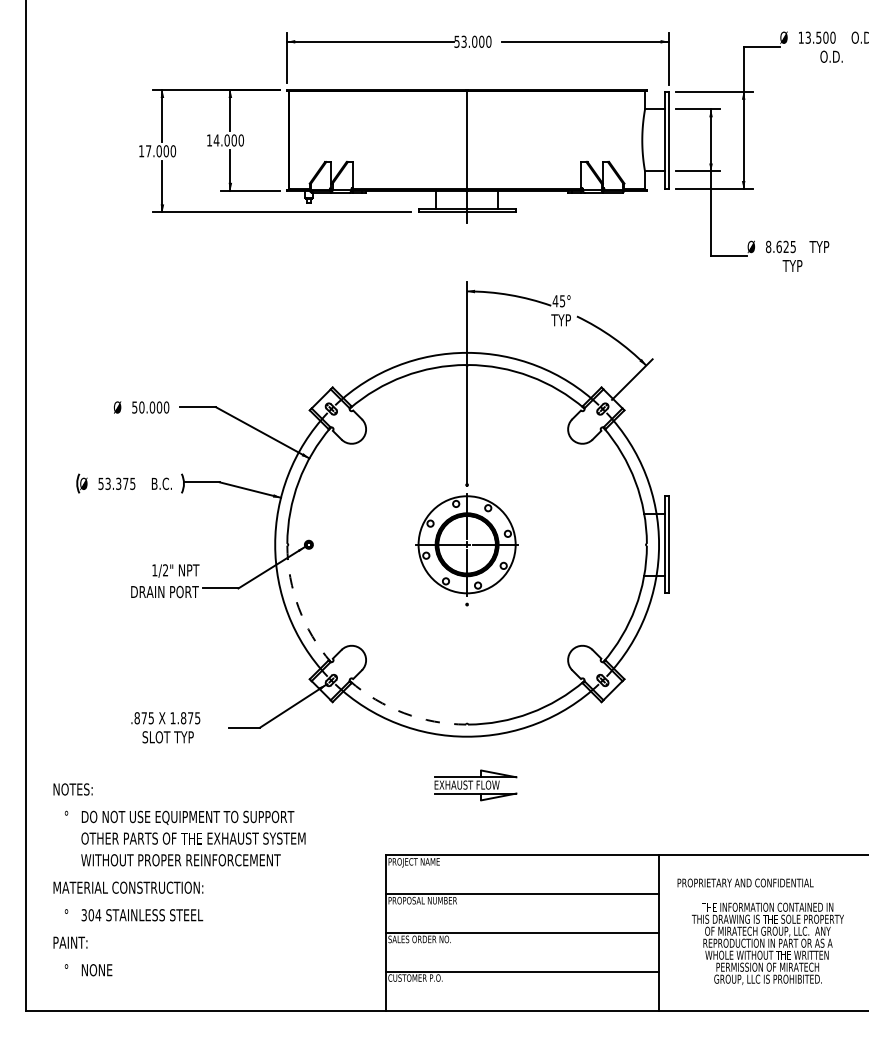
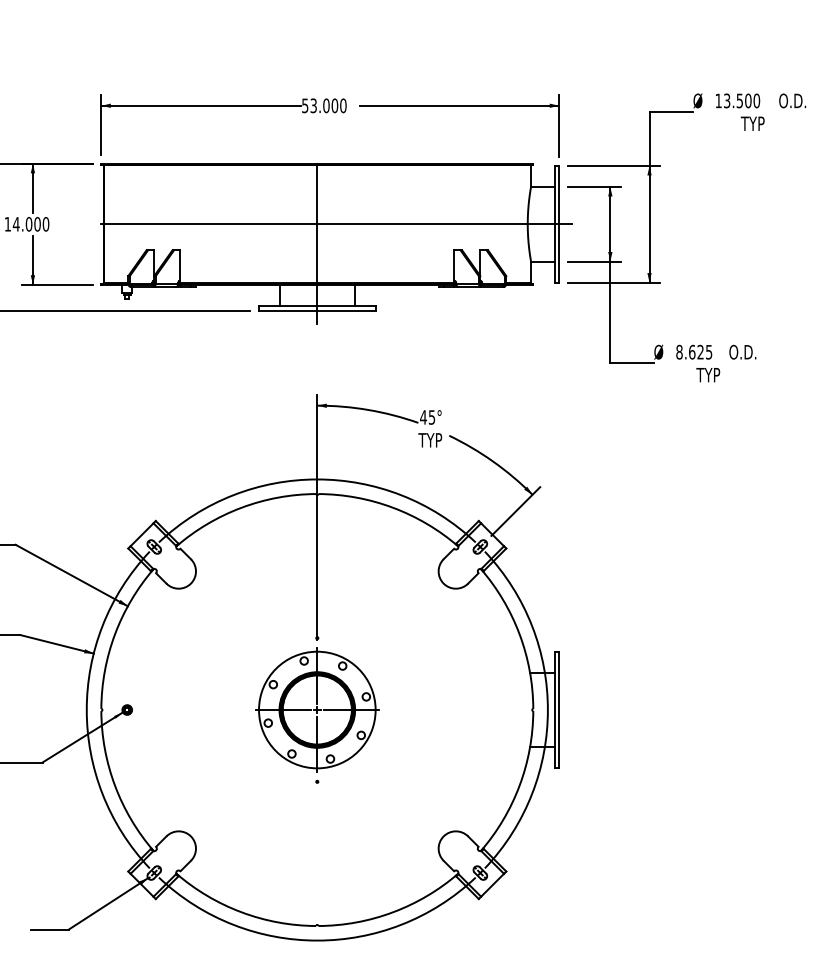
text: (830, 56) -> (753, 123), O.D. -> TYP
line: (483, 140) -> (336, 224), added
text: (820, 246) -> (741, 351), TYP -> O.D.
arc: (298, 607) -> (114, 785), dashed -> solid
arc: (404, 713) -> (242, 912), dashed -> solid

